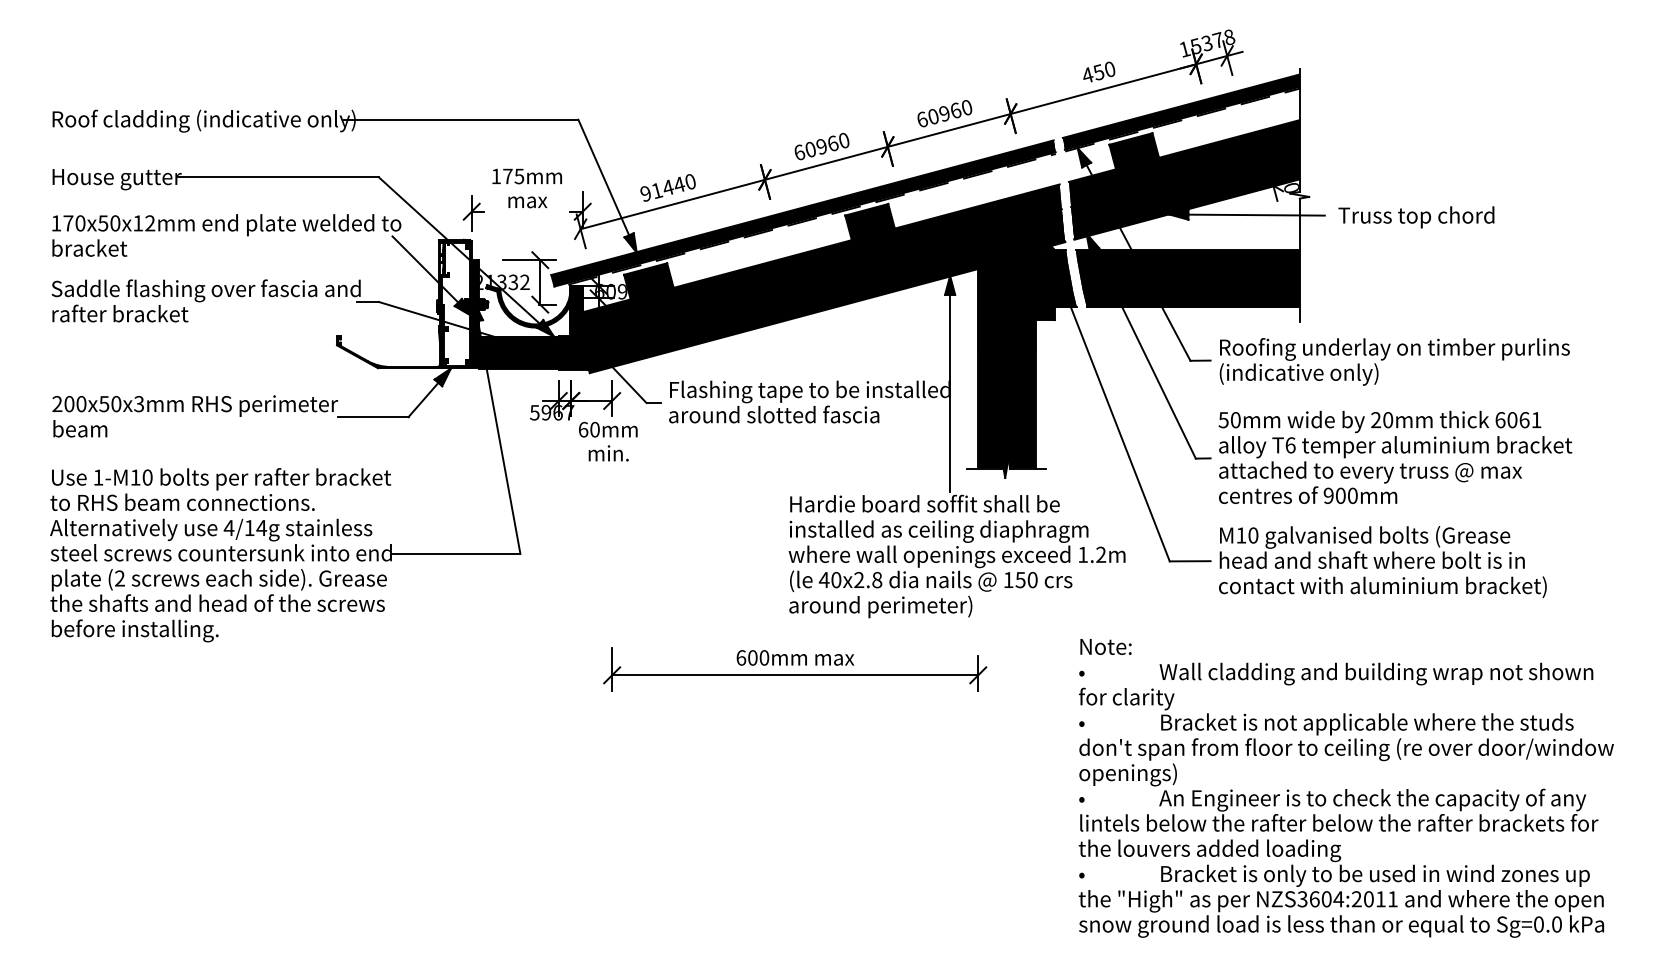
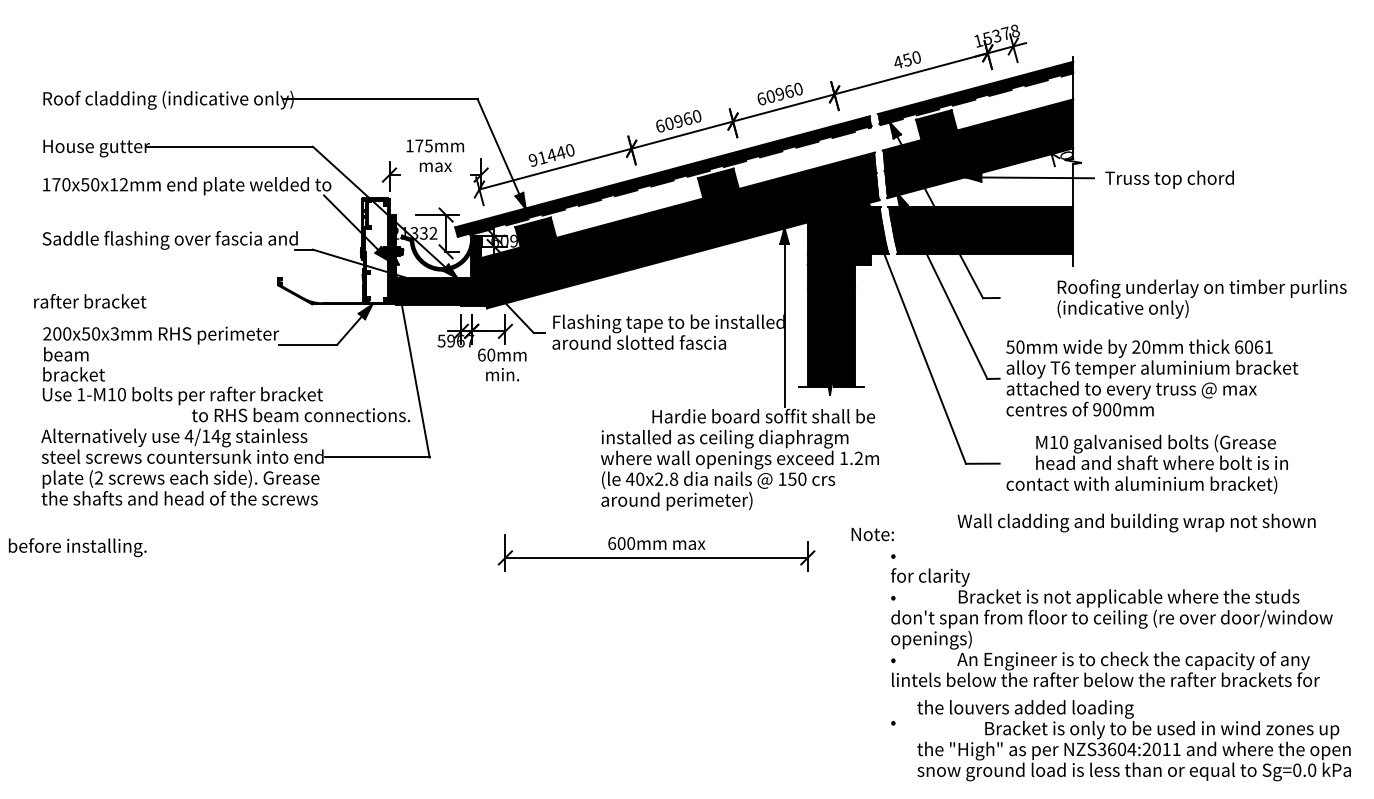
text: (89, 247) -> (73, 373), moved
text: (120, 313) -> (90, 301), moved
text: (1394, 361) -> (1201, 298), moved
text: (182, 501) -> (300, 414), moved
text: (1371, 547) -> (1161, 452), moved
text: (956, 569) -> (739, 470), moved
text: (134, 630) -> (77, 547), moved
text: (1105, 646) -> (872, 534), moved
text: (1376, 673) -> (1136, 522), moved
text: (1341, 888) -> (1134, 740), moved

